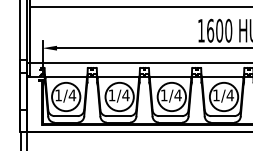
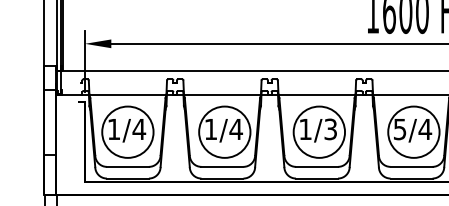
text: (177, 95) -> (329, 129), 1/4 -> 1/3
text: (216, 95) -> (400, 129), 1/4 -> 5/4

